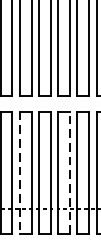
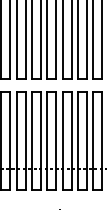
line: (69, 172) -> (71, 140), dashed -> solid
line: (19, 173) -> (31, 141), dashed -> solid

